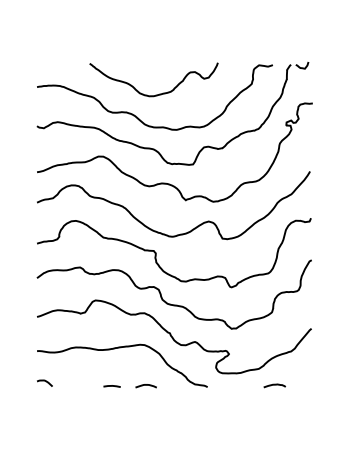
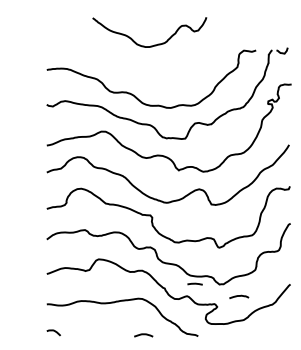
curve: (155, 94) -> (151, 45), moved
curve: (274, 385) -> (238, 296), moved
line: (111, 386) -> (194, 284), moved

